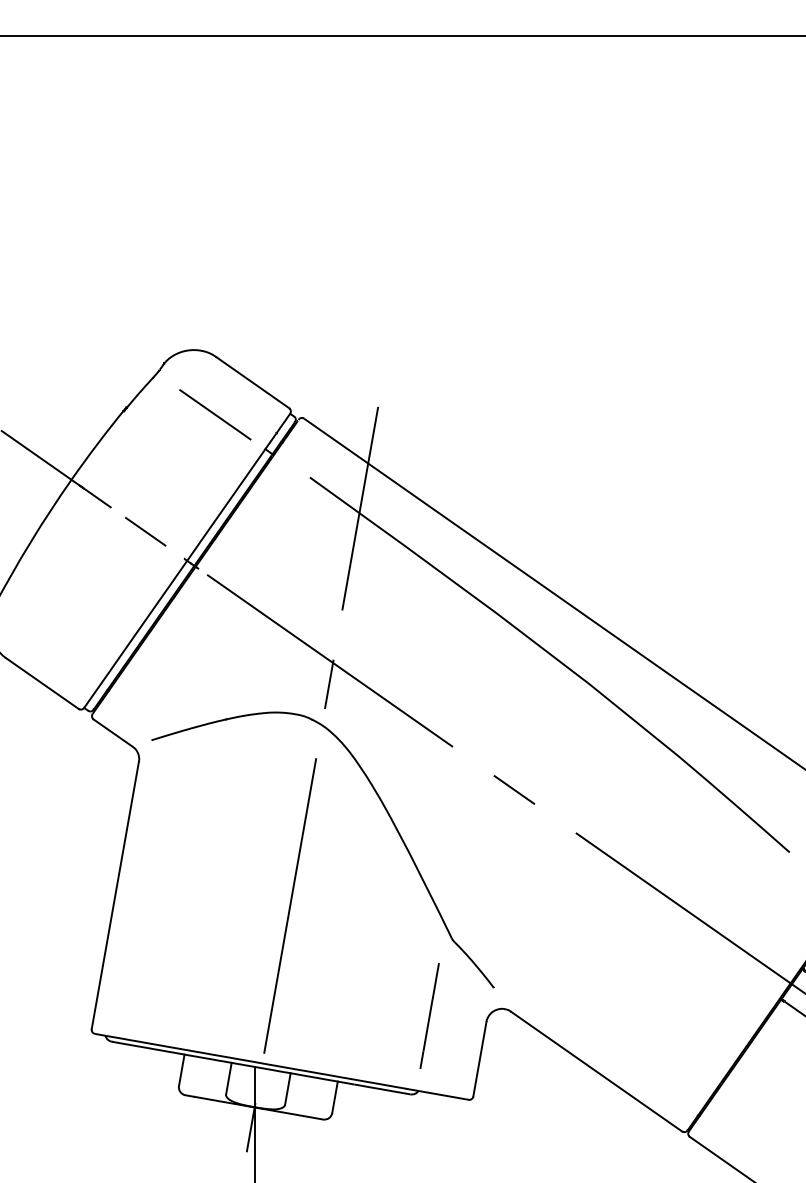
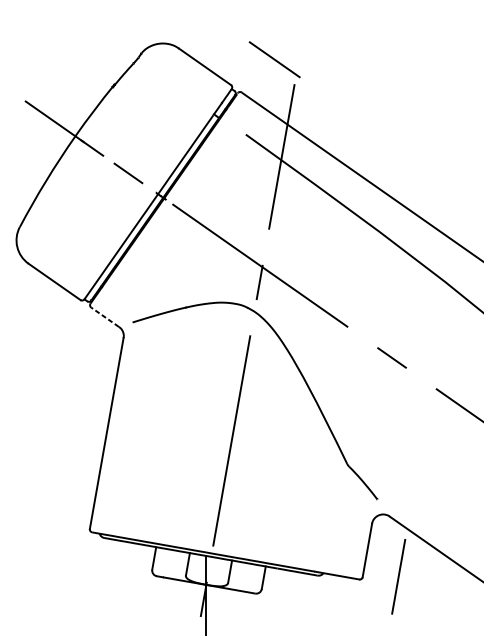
line: (215, 414) -> (274, 59), moved
line: (112, 732) -> (104, 316), solid -> dashed
line: (429, 1015) -> (398, 576), moved

